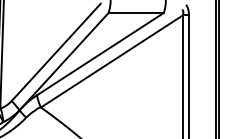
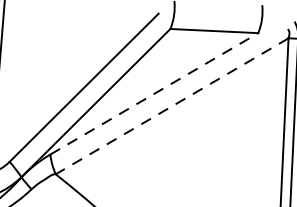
line: (100, 54) -> (154, 94), solid -> dashed
line: (111, 61) -> (171, 106), solid -> dashed

